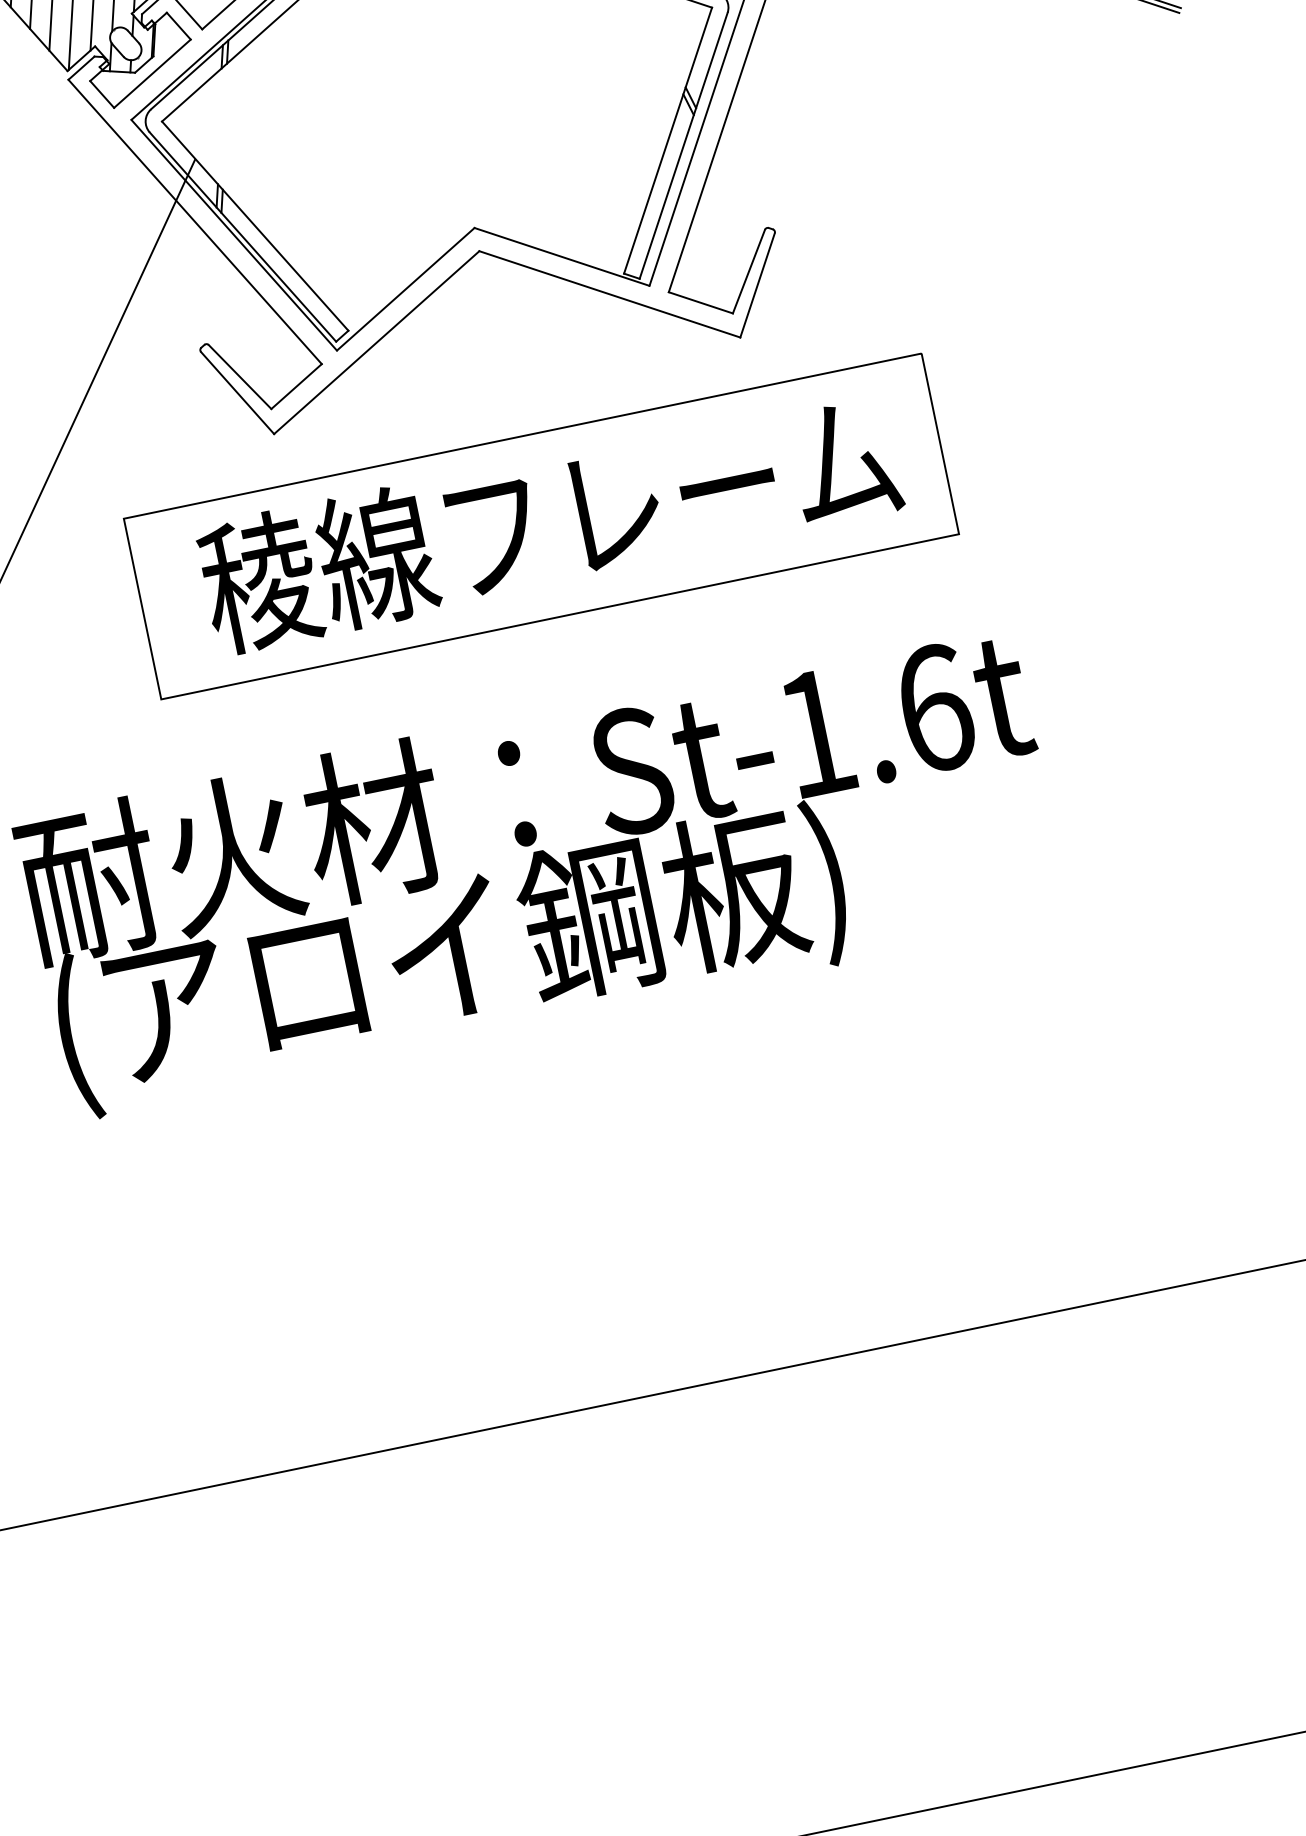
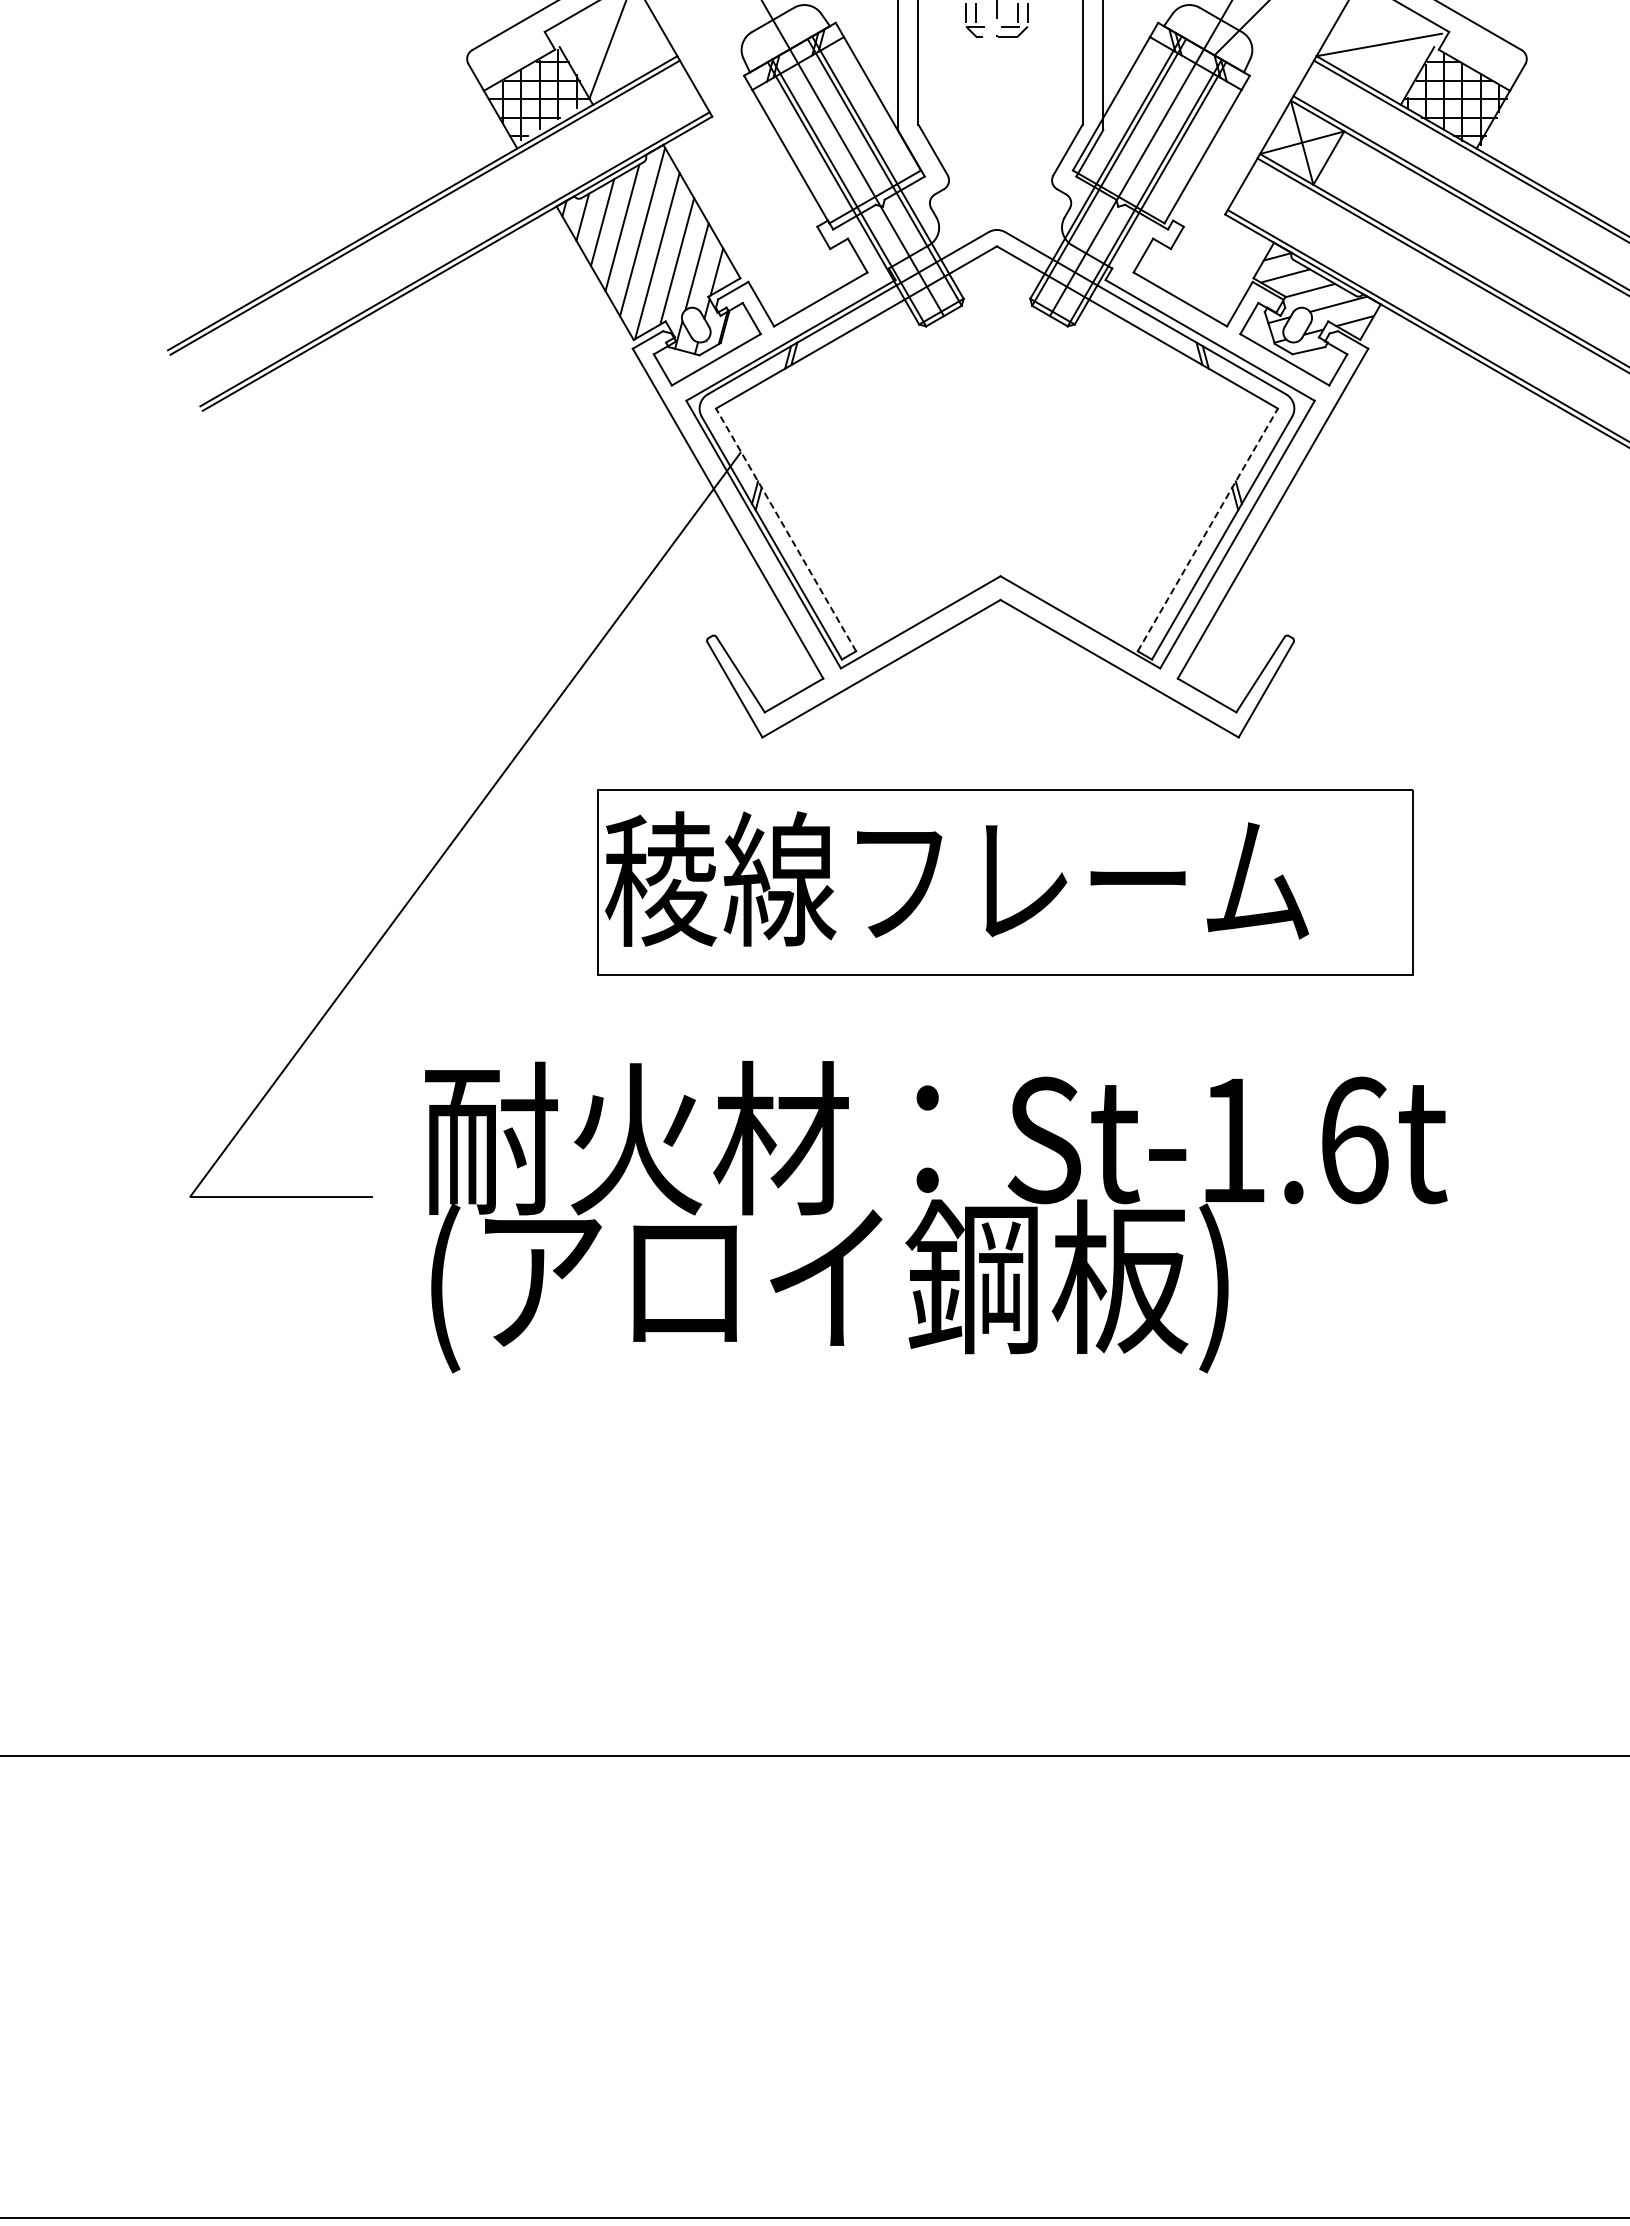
line: (668, 140) -> (1208, 529), solid -> dashed
line: (254, 225) -> (785, 529), solid -> dashed
text: (549, 521) -> (956, 878), moved

